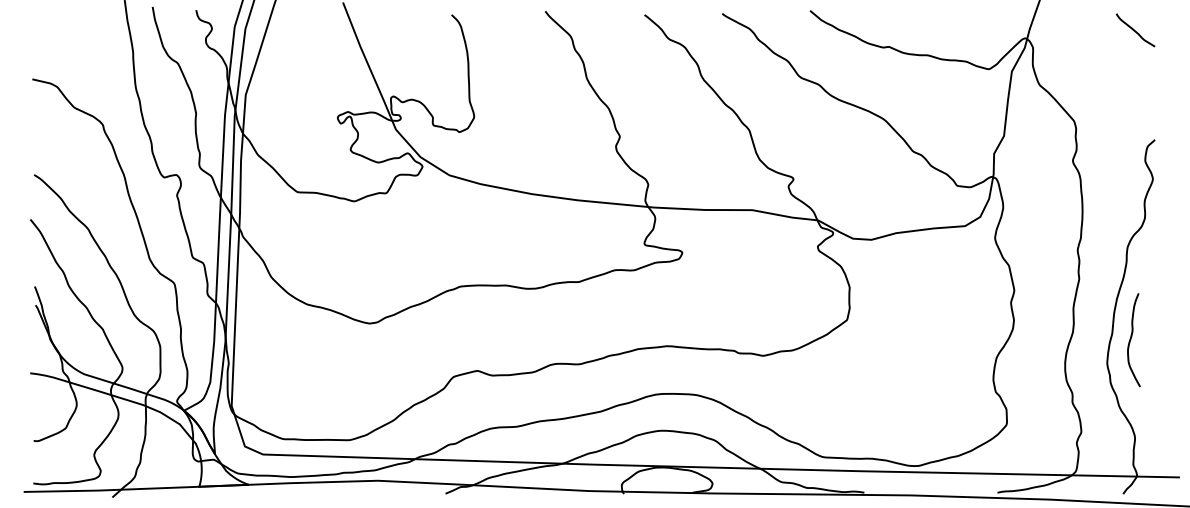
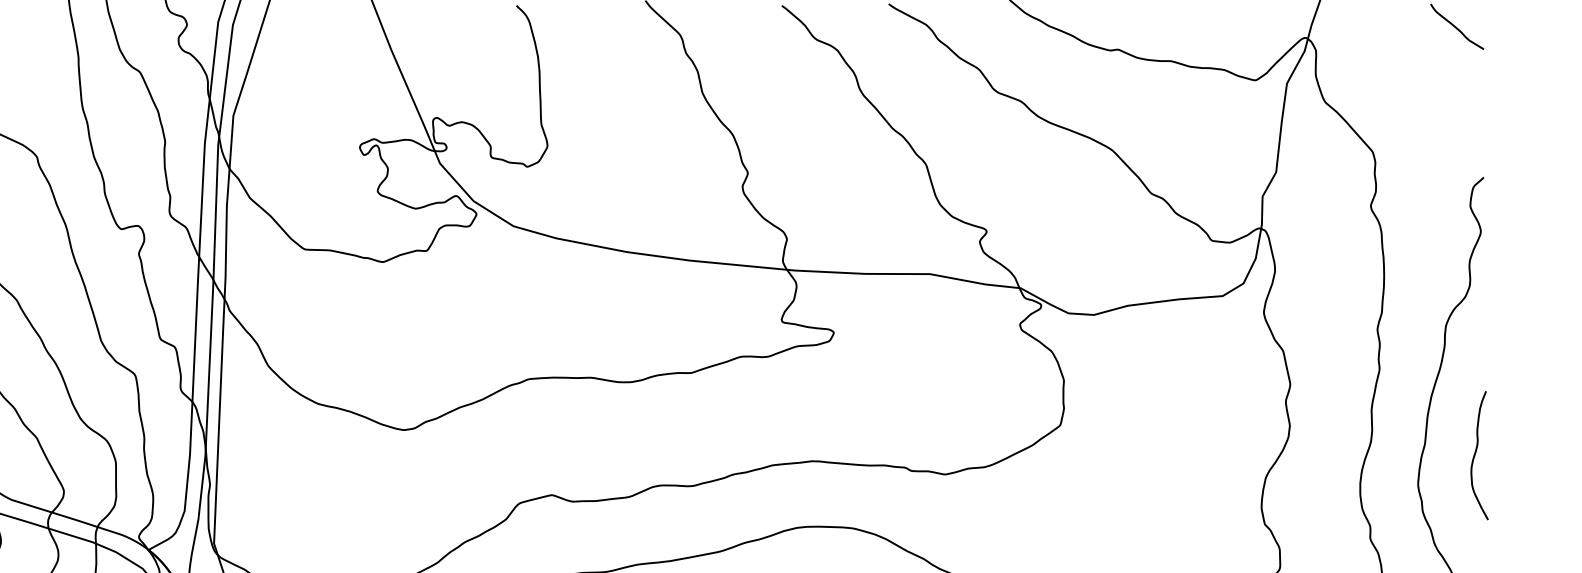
curve: (1131, 340) -> (1476, 456), moved

